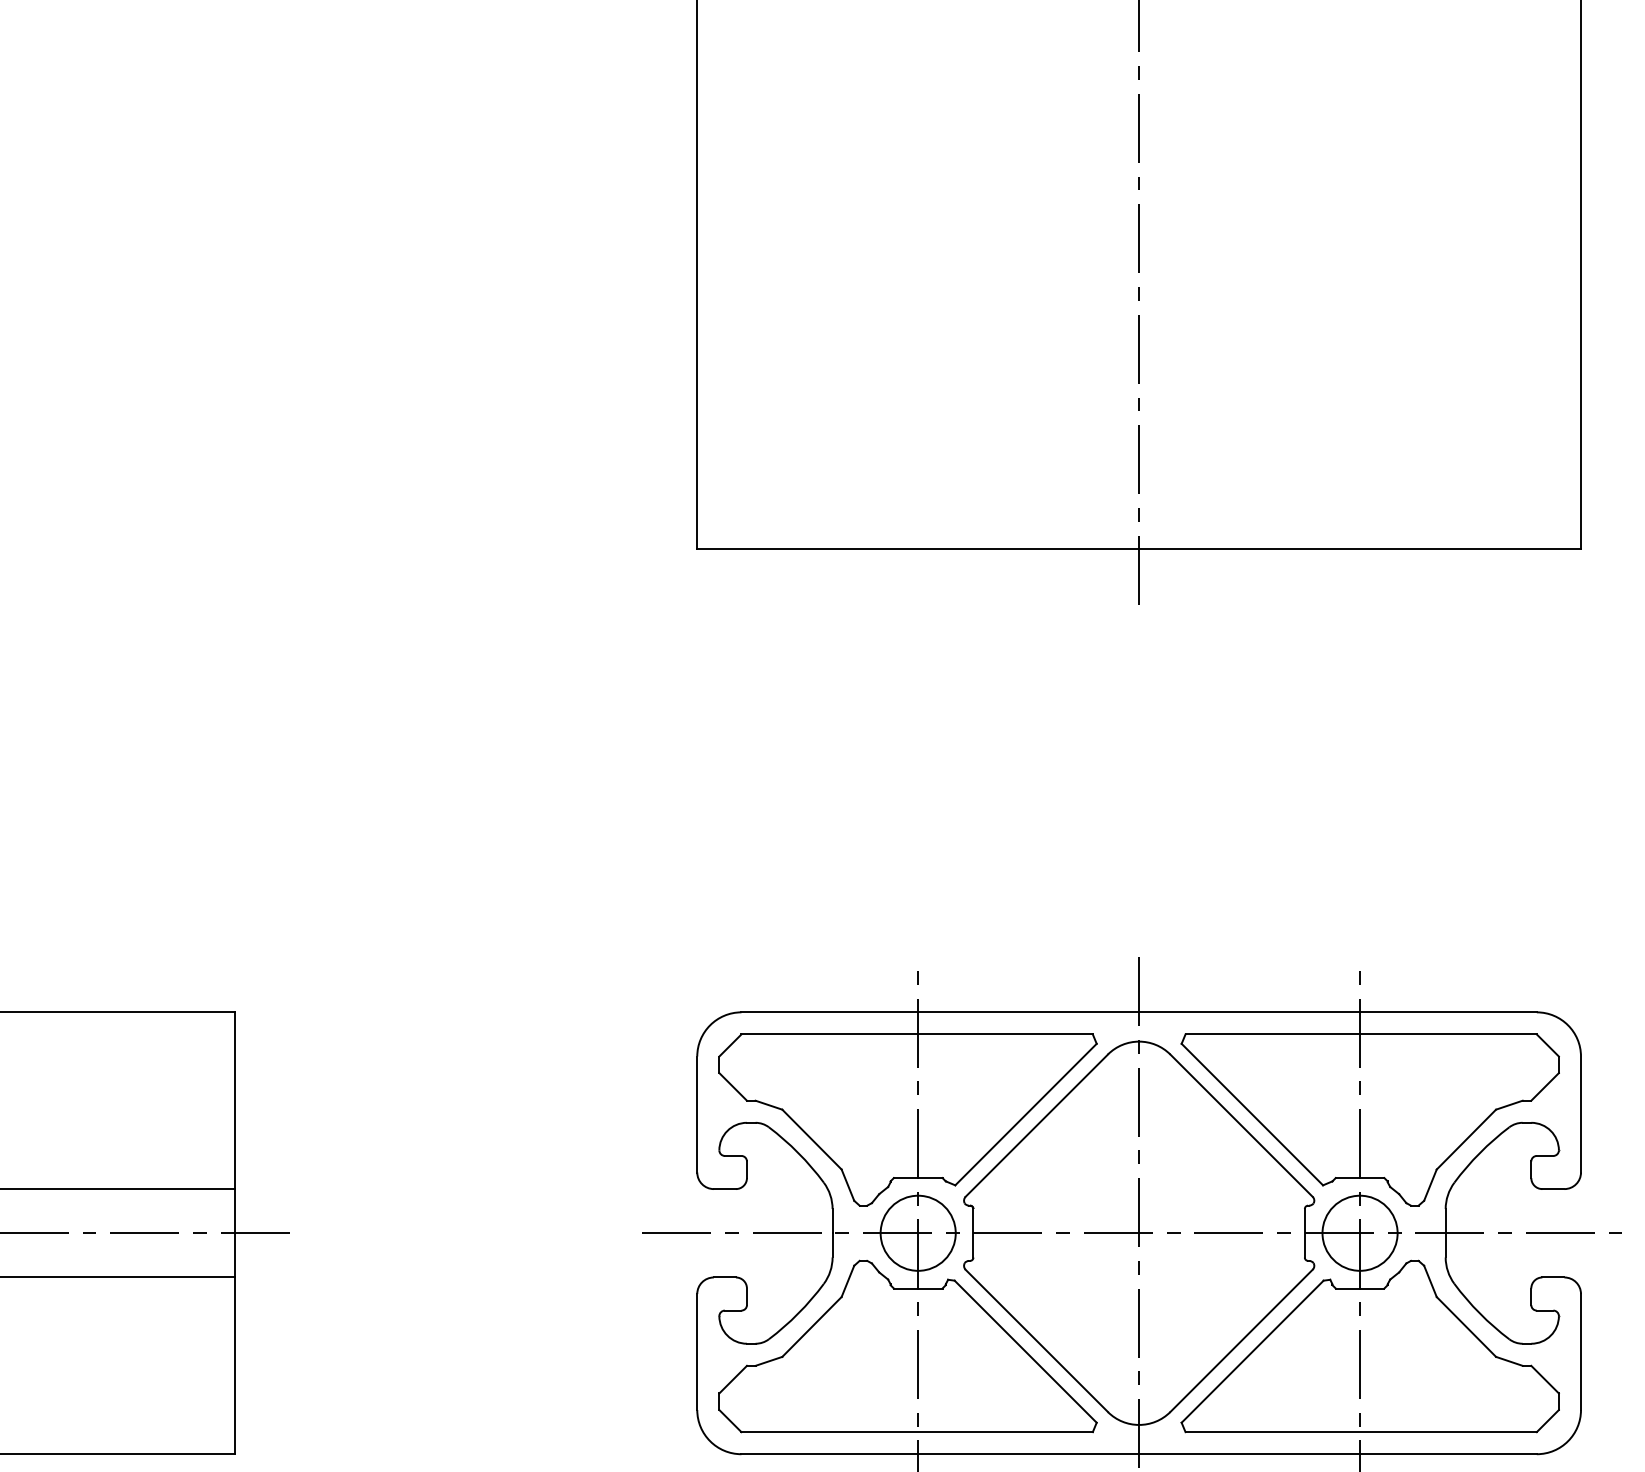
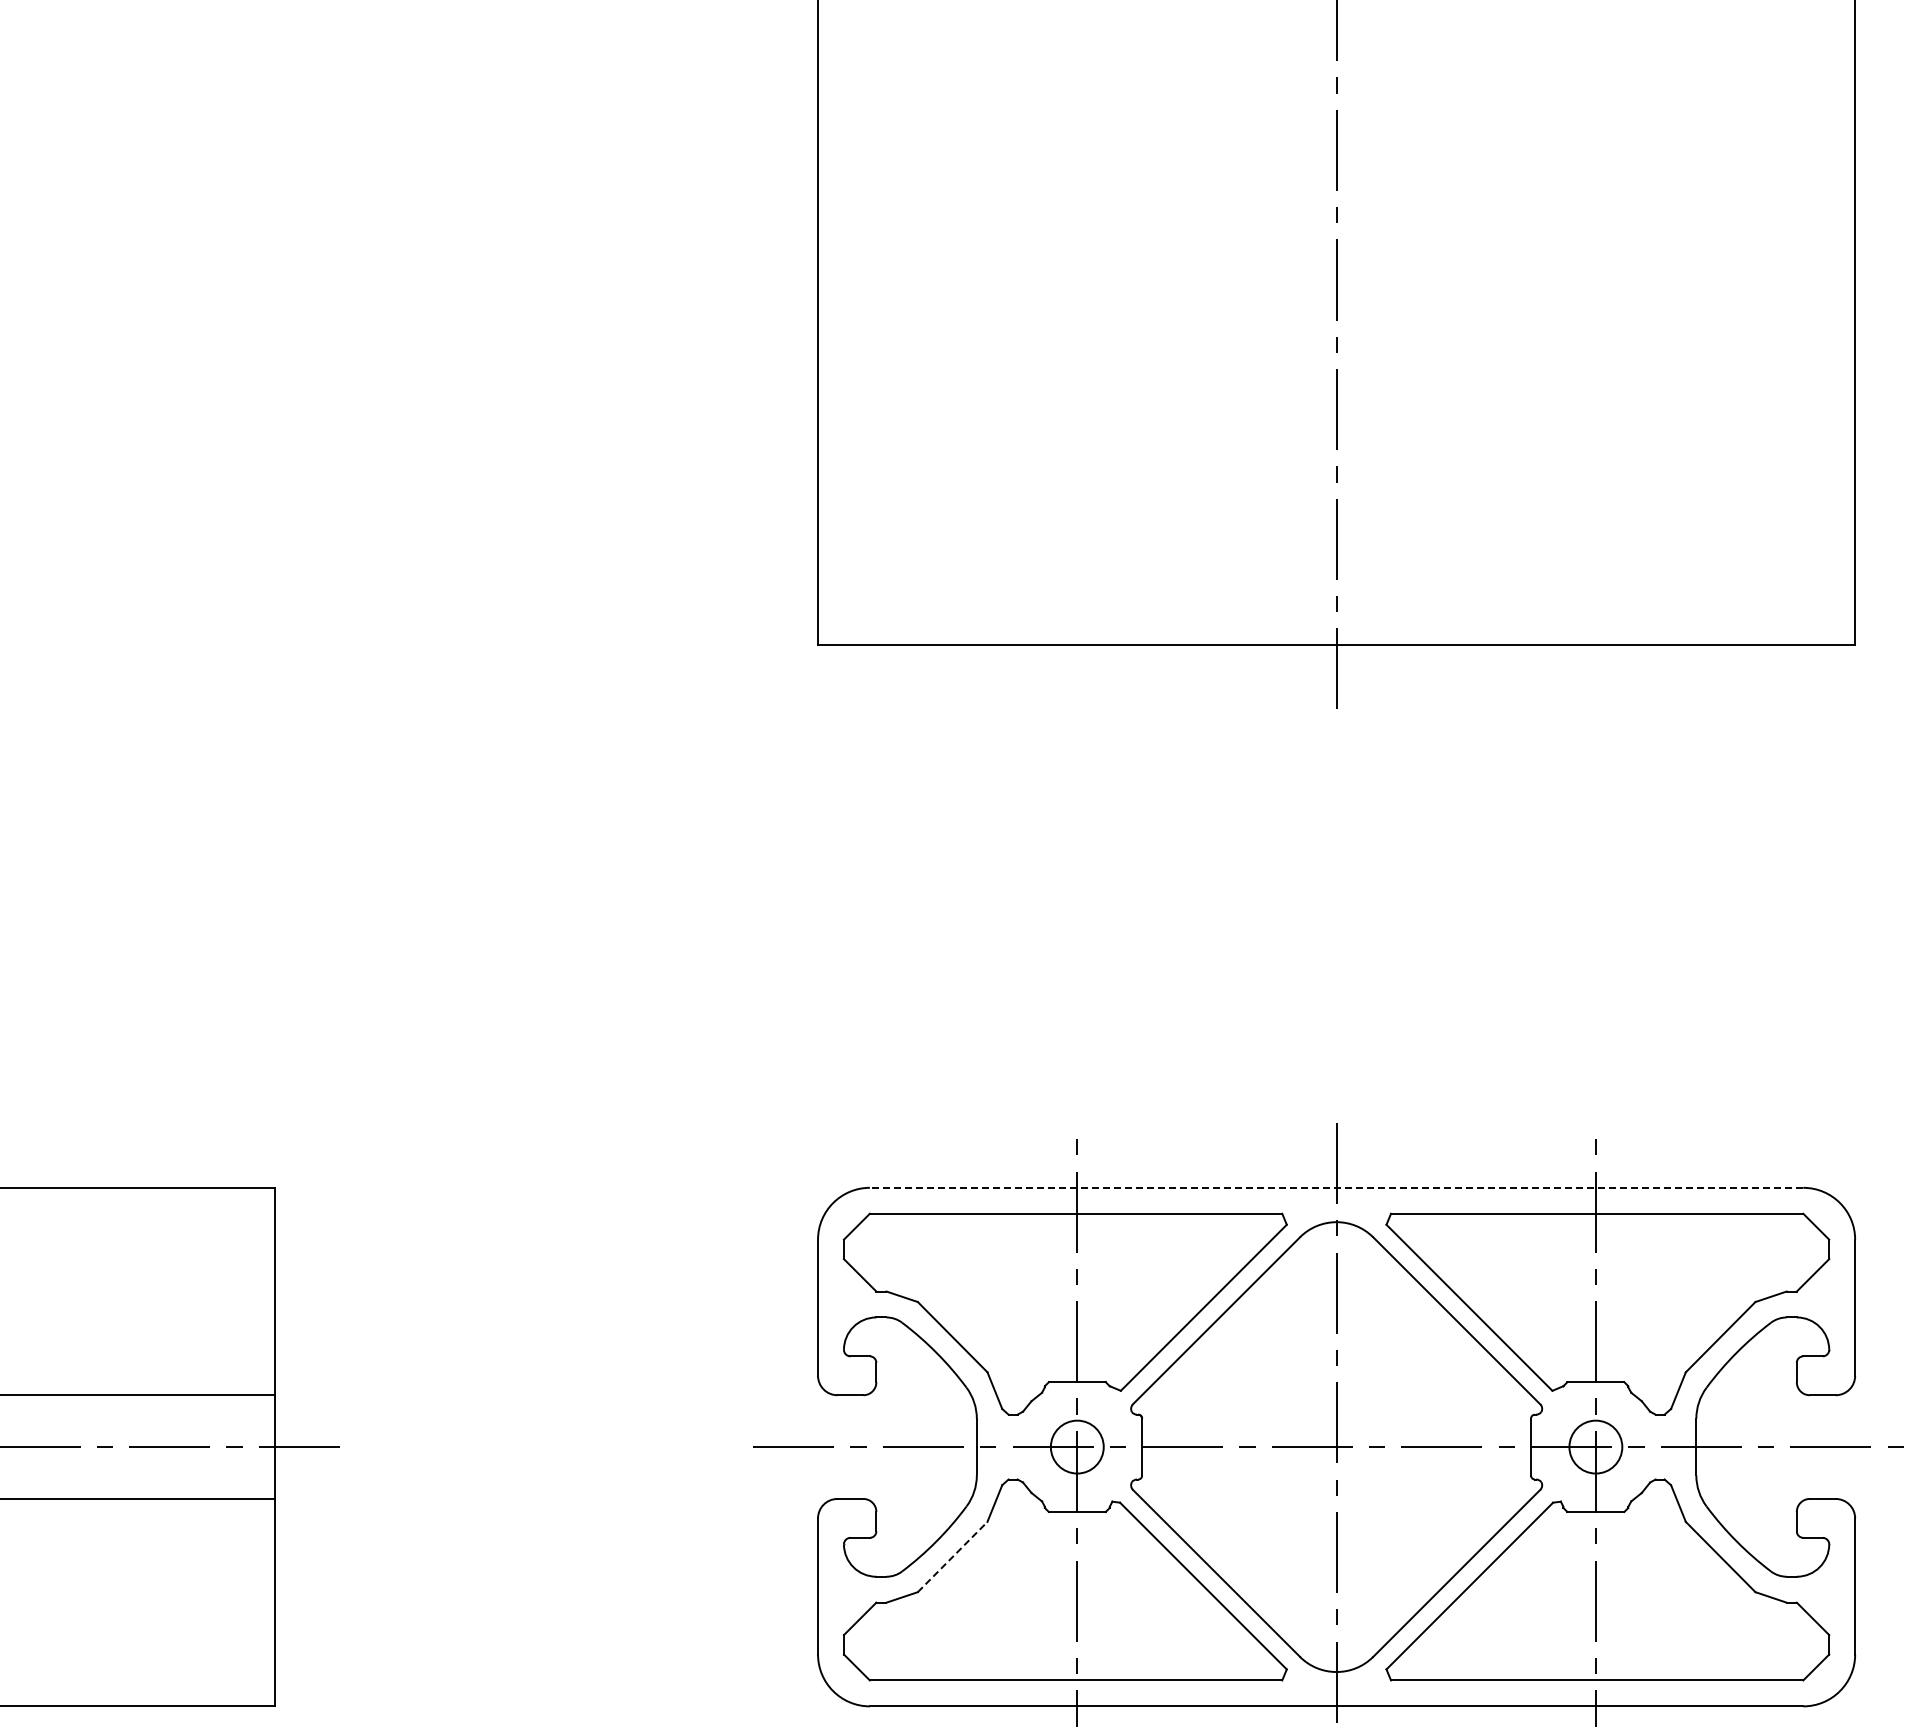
line: (1139, 1012) -> (1336, 1187), solid -> dashed
circle: (918, 1233) -> (1077, 1447), size x0.6
circle: (1359, 1233) -> (1595, 1447), size x0.6
line: (812, 1326) -> (953, 1556), solid -> dashed

